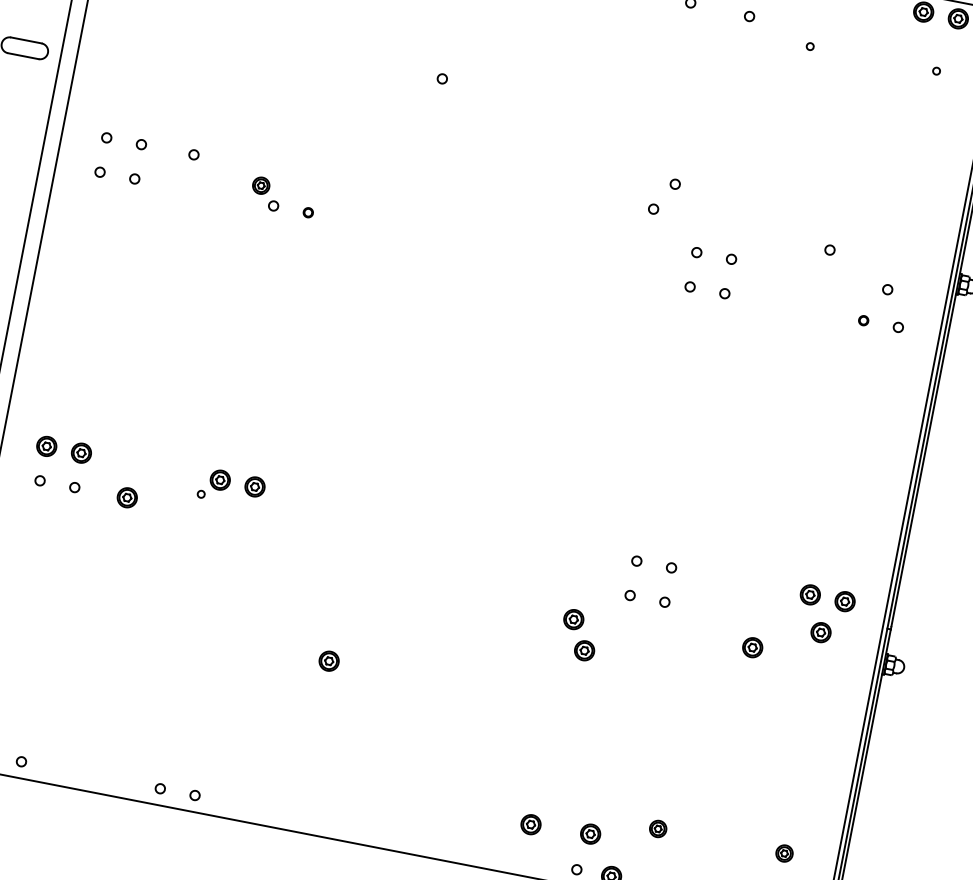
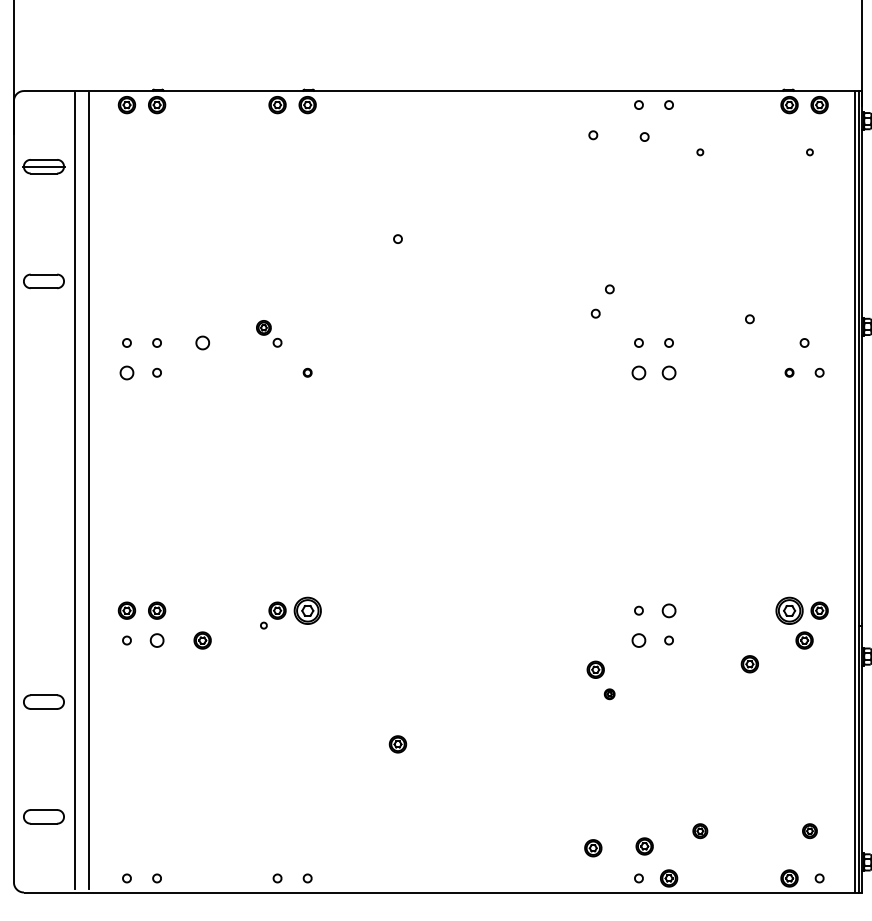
part: (193, 154) -> (202, 342), size x1.6
part: (99, 171) -> (126, 372), size x1.6
part: (266, 193) -> (269, 333), moved
part: (689, 286) -> (638, 372), size x1.6
part: (724, 293) -> (668, 372), size x1.6
part: (254, 486) -> (307, 610), size x1.6
part: (74, 487) -> (156, 640), size x1.6
part: (670, 567) -> (668, 610), size x1.6
part: (810, 594) -> (789, 610), size x1.6
part: (629, 595) -> (638, 640), size x1.6
part: (584, 651) -> (609, 694), size x0.6

